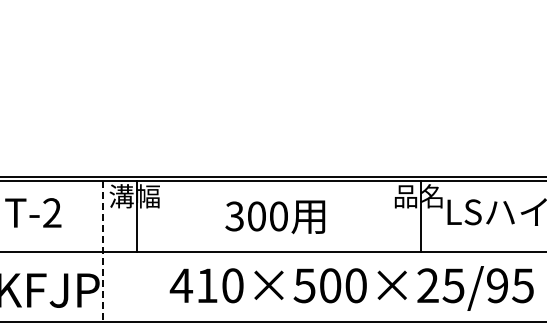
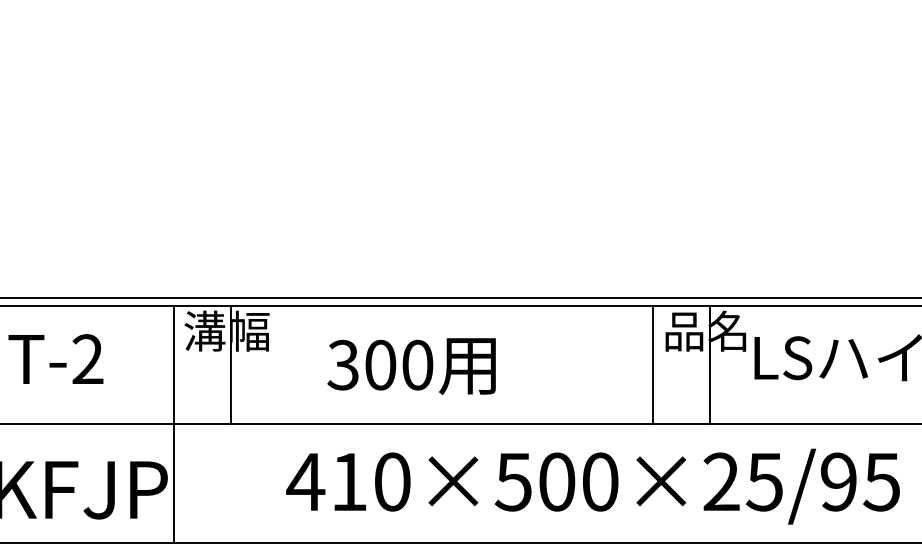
line: (387, 216) -> (653, 365), added
text: (275, 217) -> (412, 366), moved
line: (103, 252) -> (174, 425), dashed -> solid

